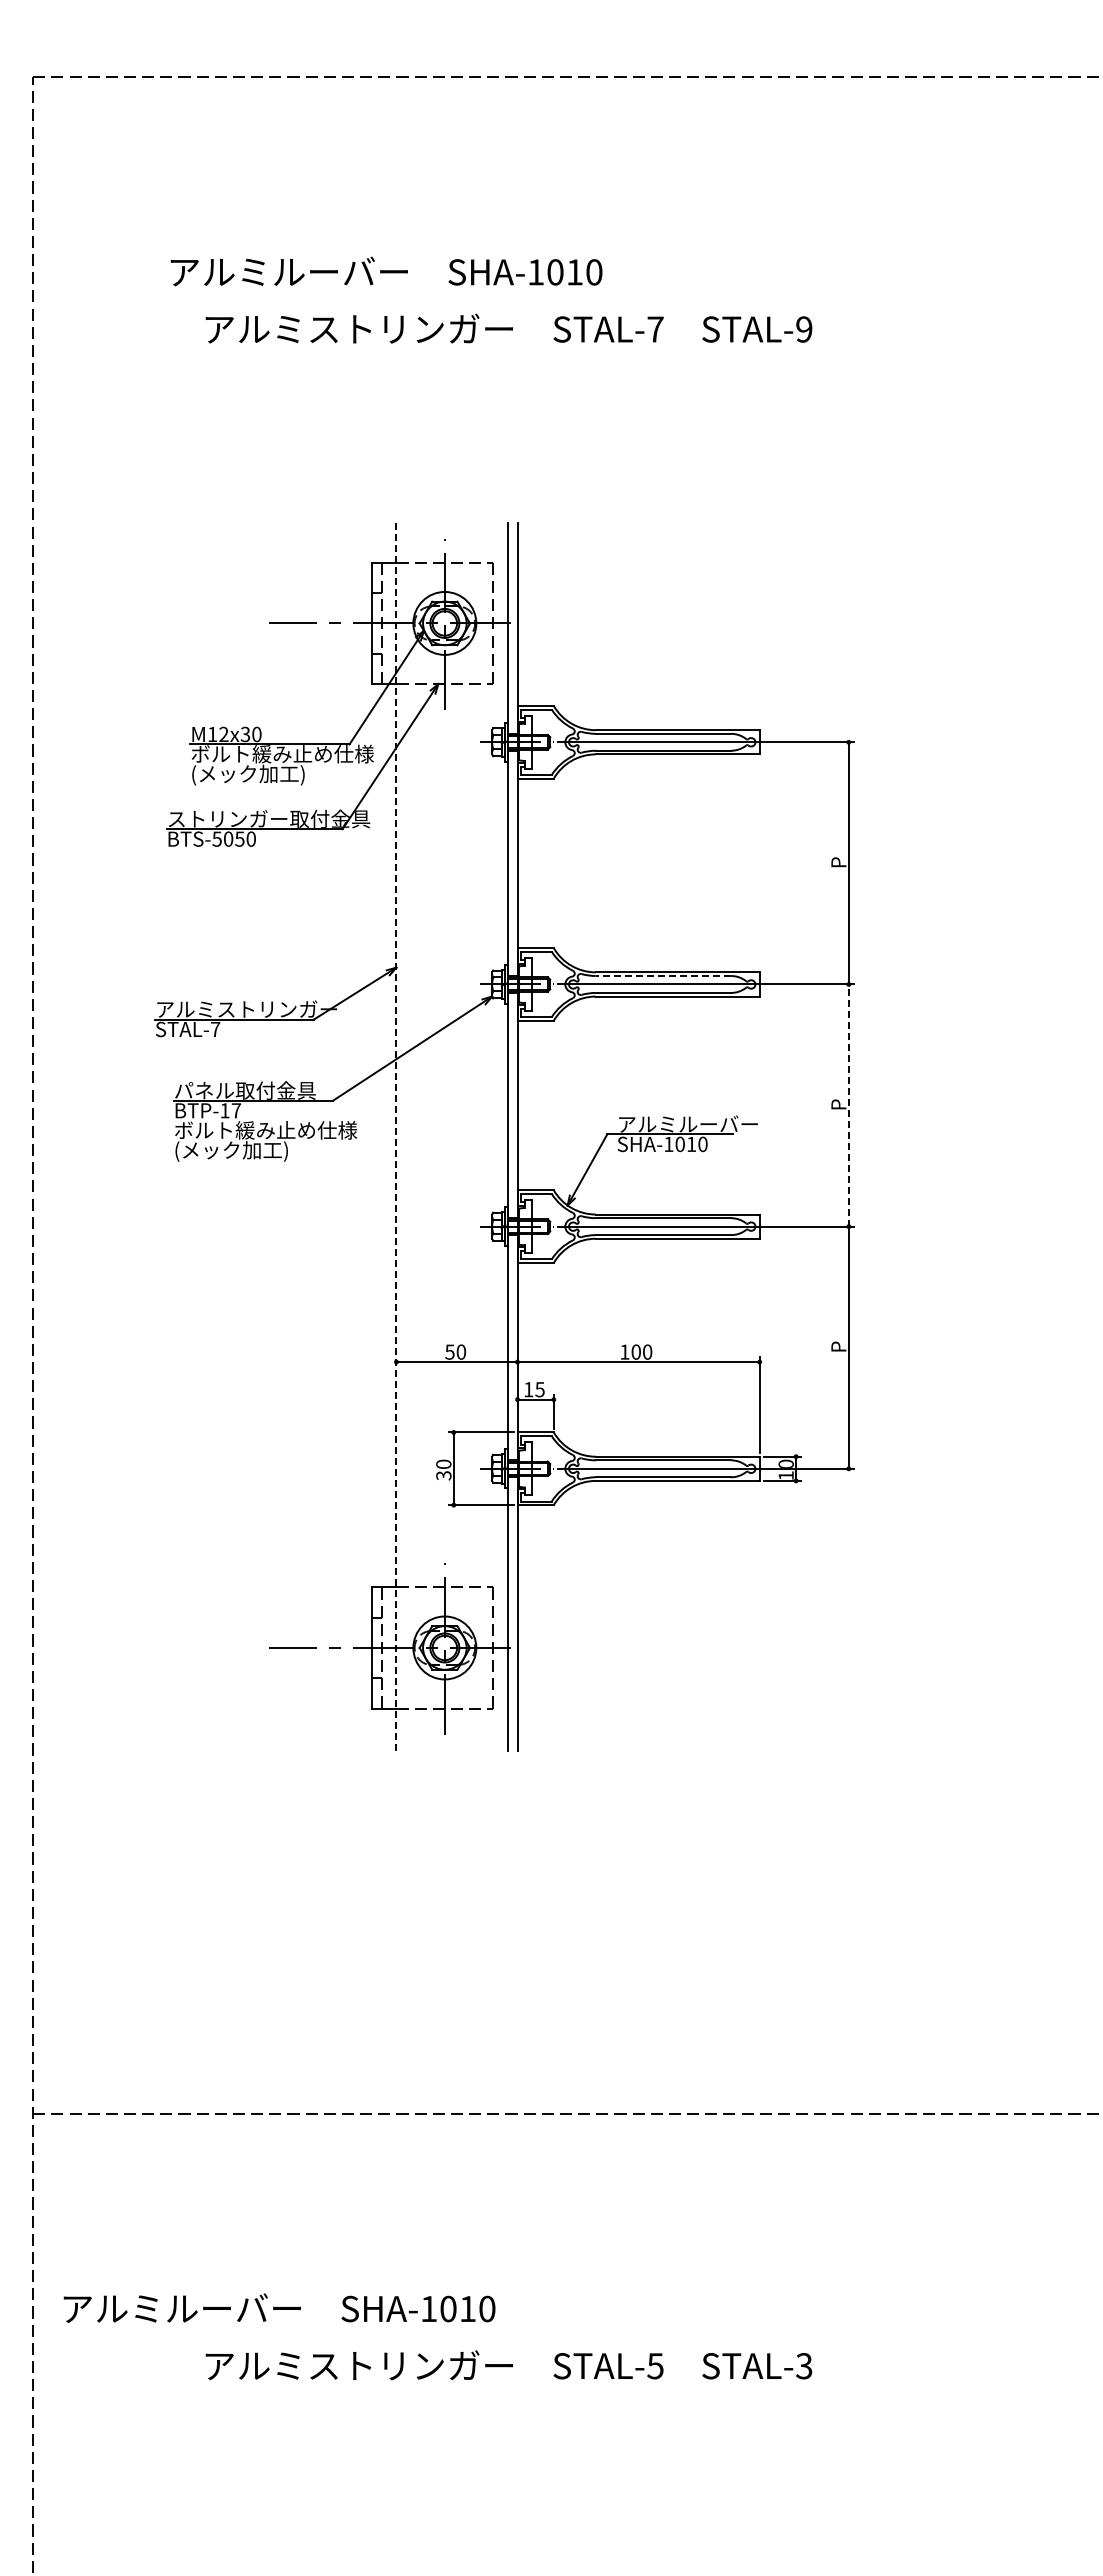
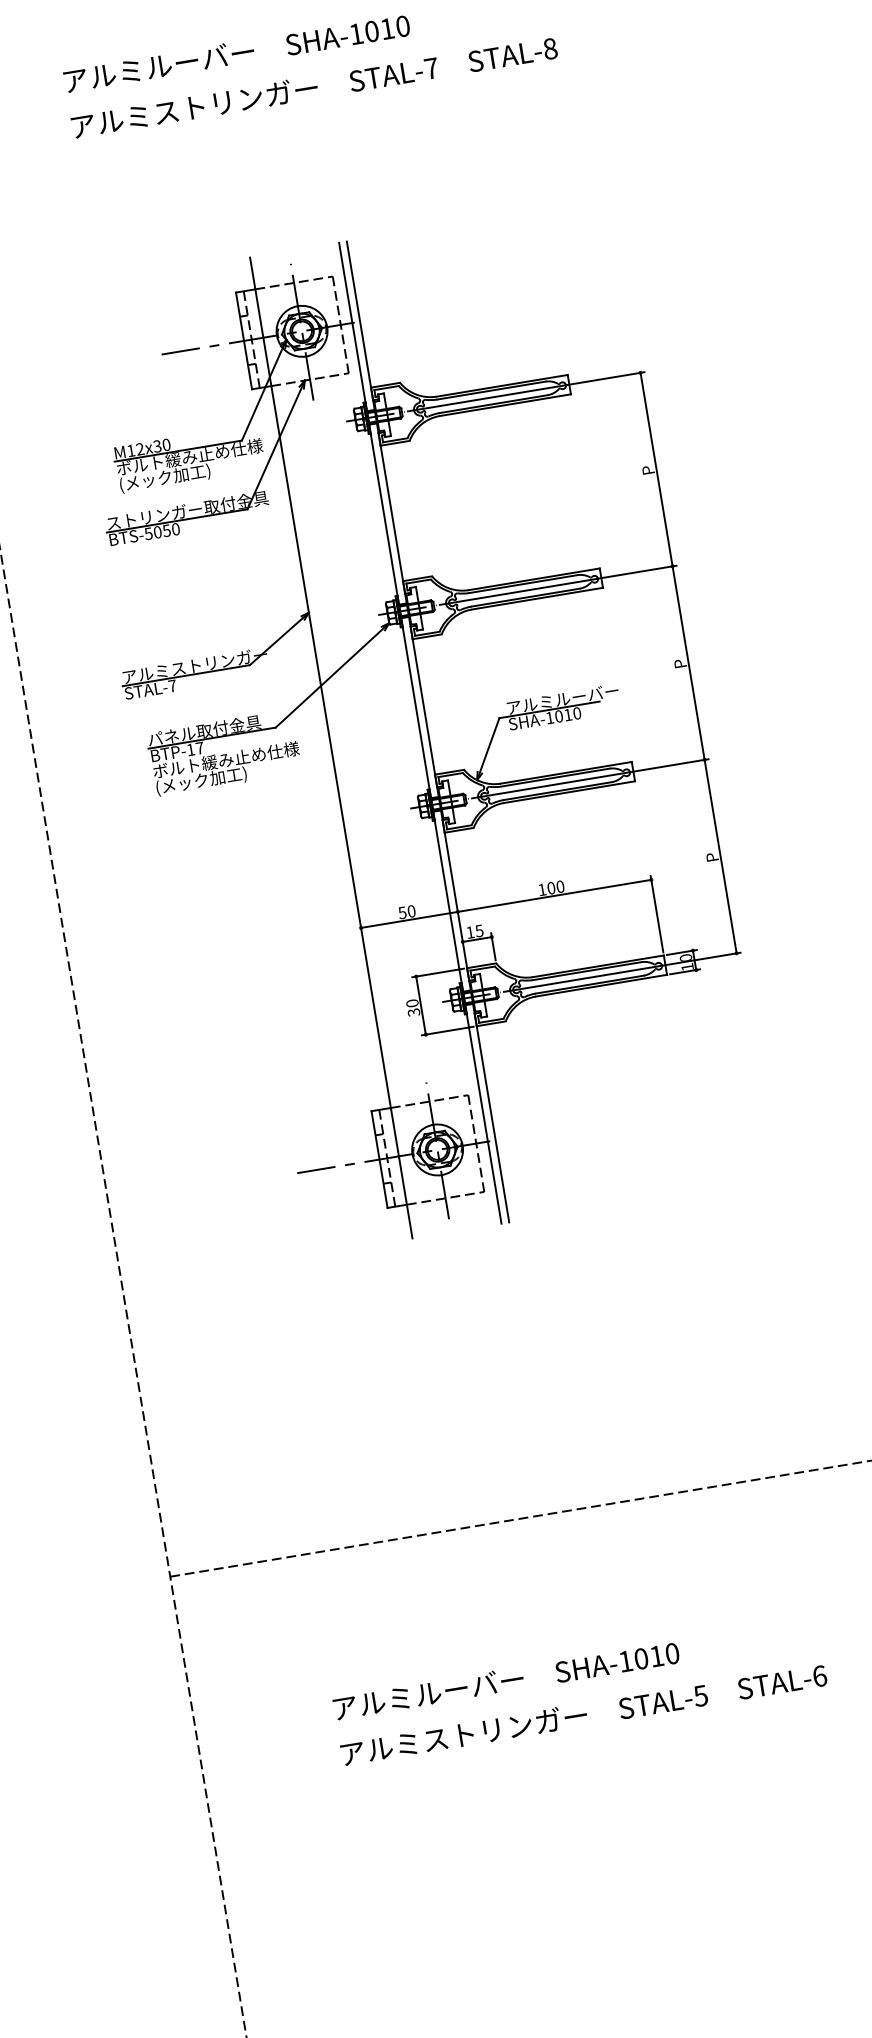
text: (386, 271) -> (236, 53), moved
text: (804, 329) -> (550, 48), STAL-9 -> STAL-8
line: (663, 976) -> (523, 584), dashed -> solid
line: (848, 1105) -> (688, 663), dashed -> solid
line: (396, 1136) -> (331, 747), dashed -> solid
text: (279, 2307) -> (506, 1680), moved
text: (804, 2366) -> (819, 1676), STAL-3 -> STAL-6

